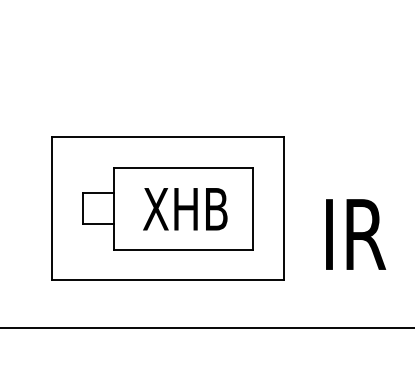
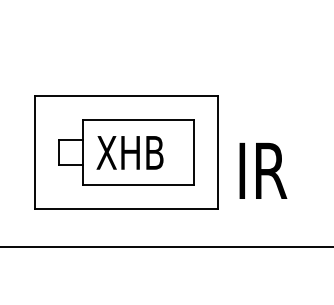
text: (184, 208) -> (129, 152), moved
text: (356, 233) -> (263, 170), moved

